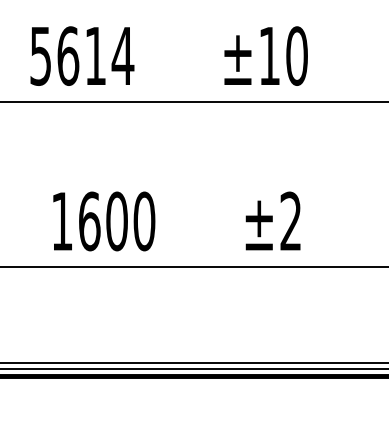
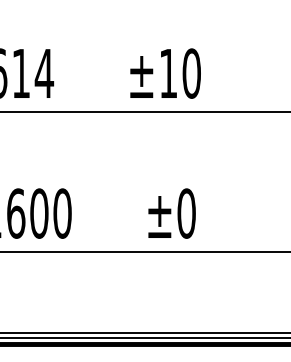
text: (290, 221) -> (186, 213), ±2 -> ±0

